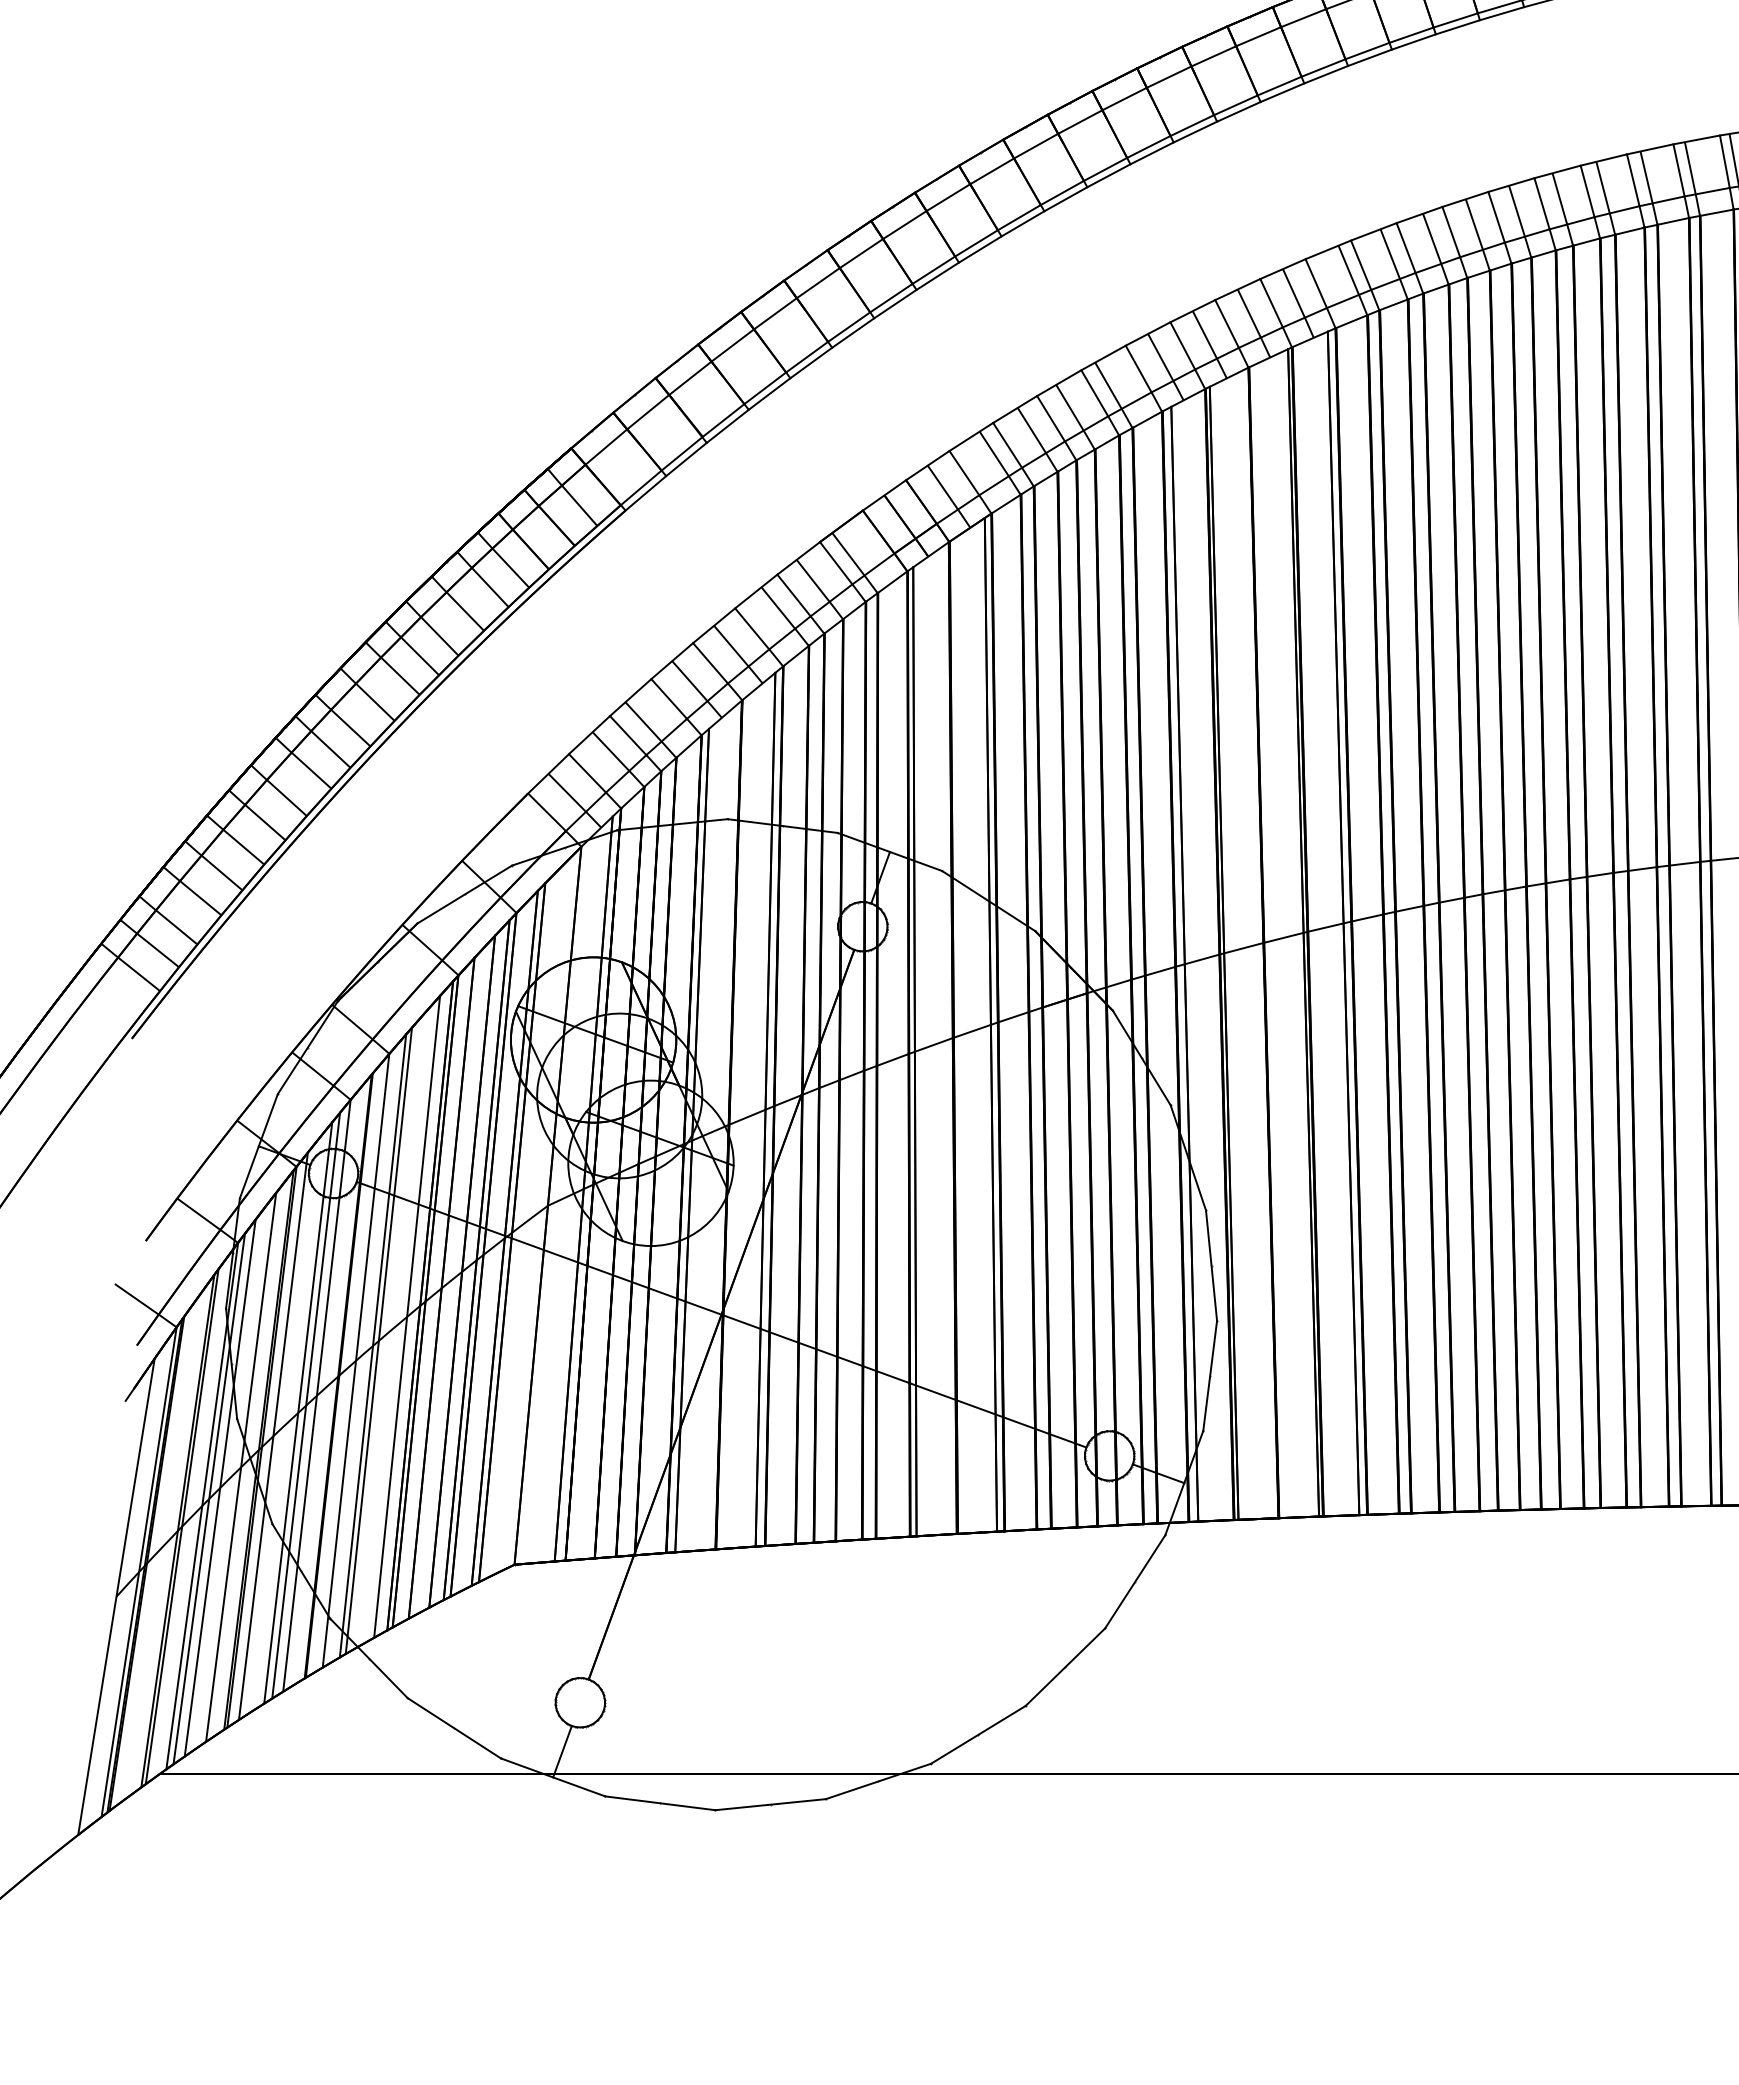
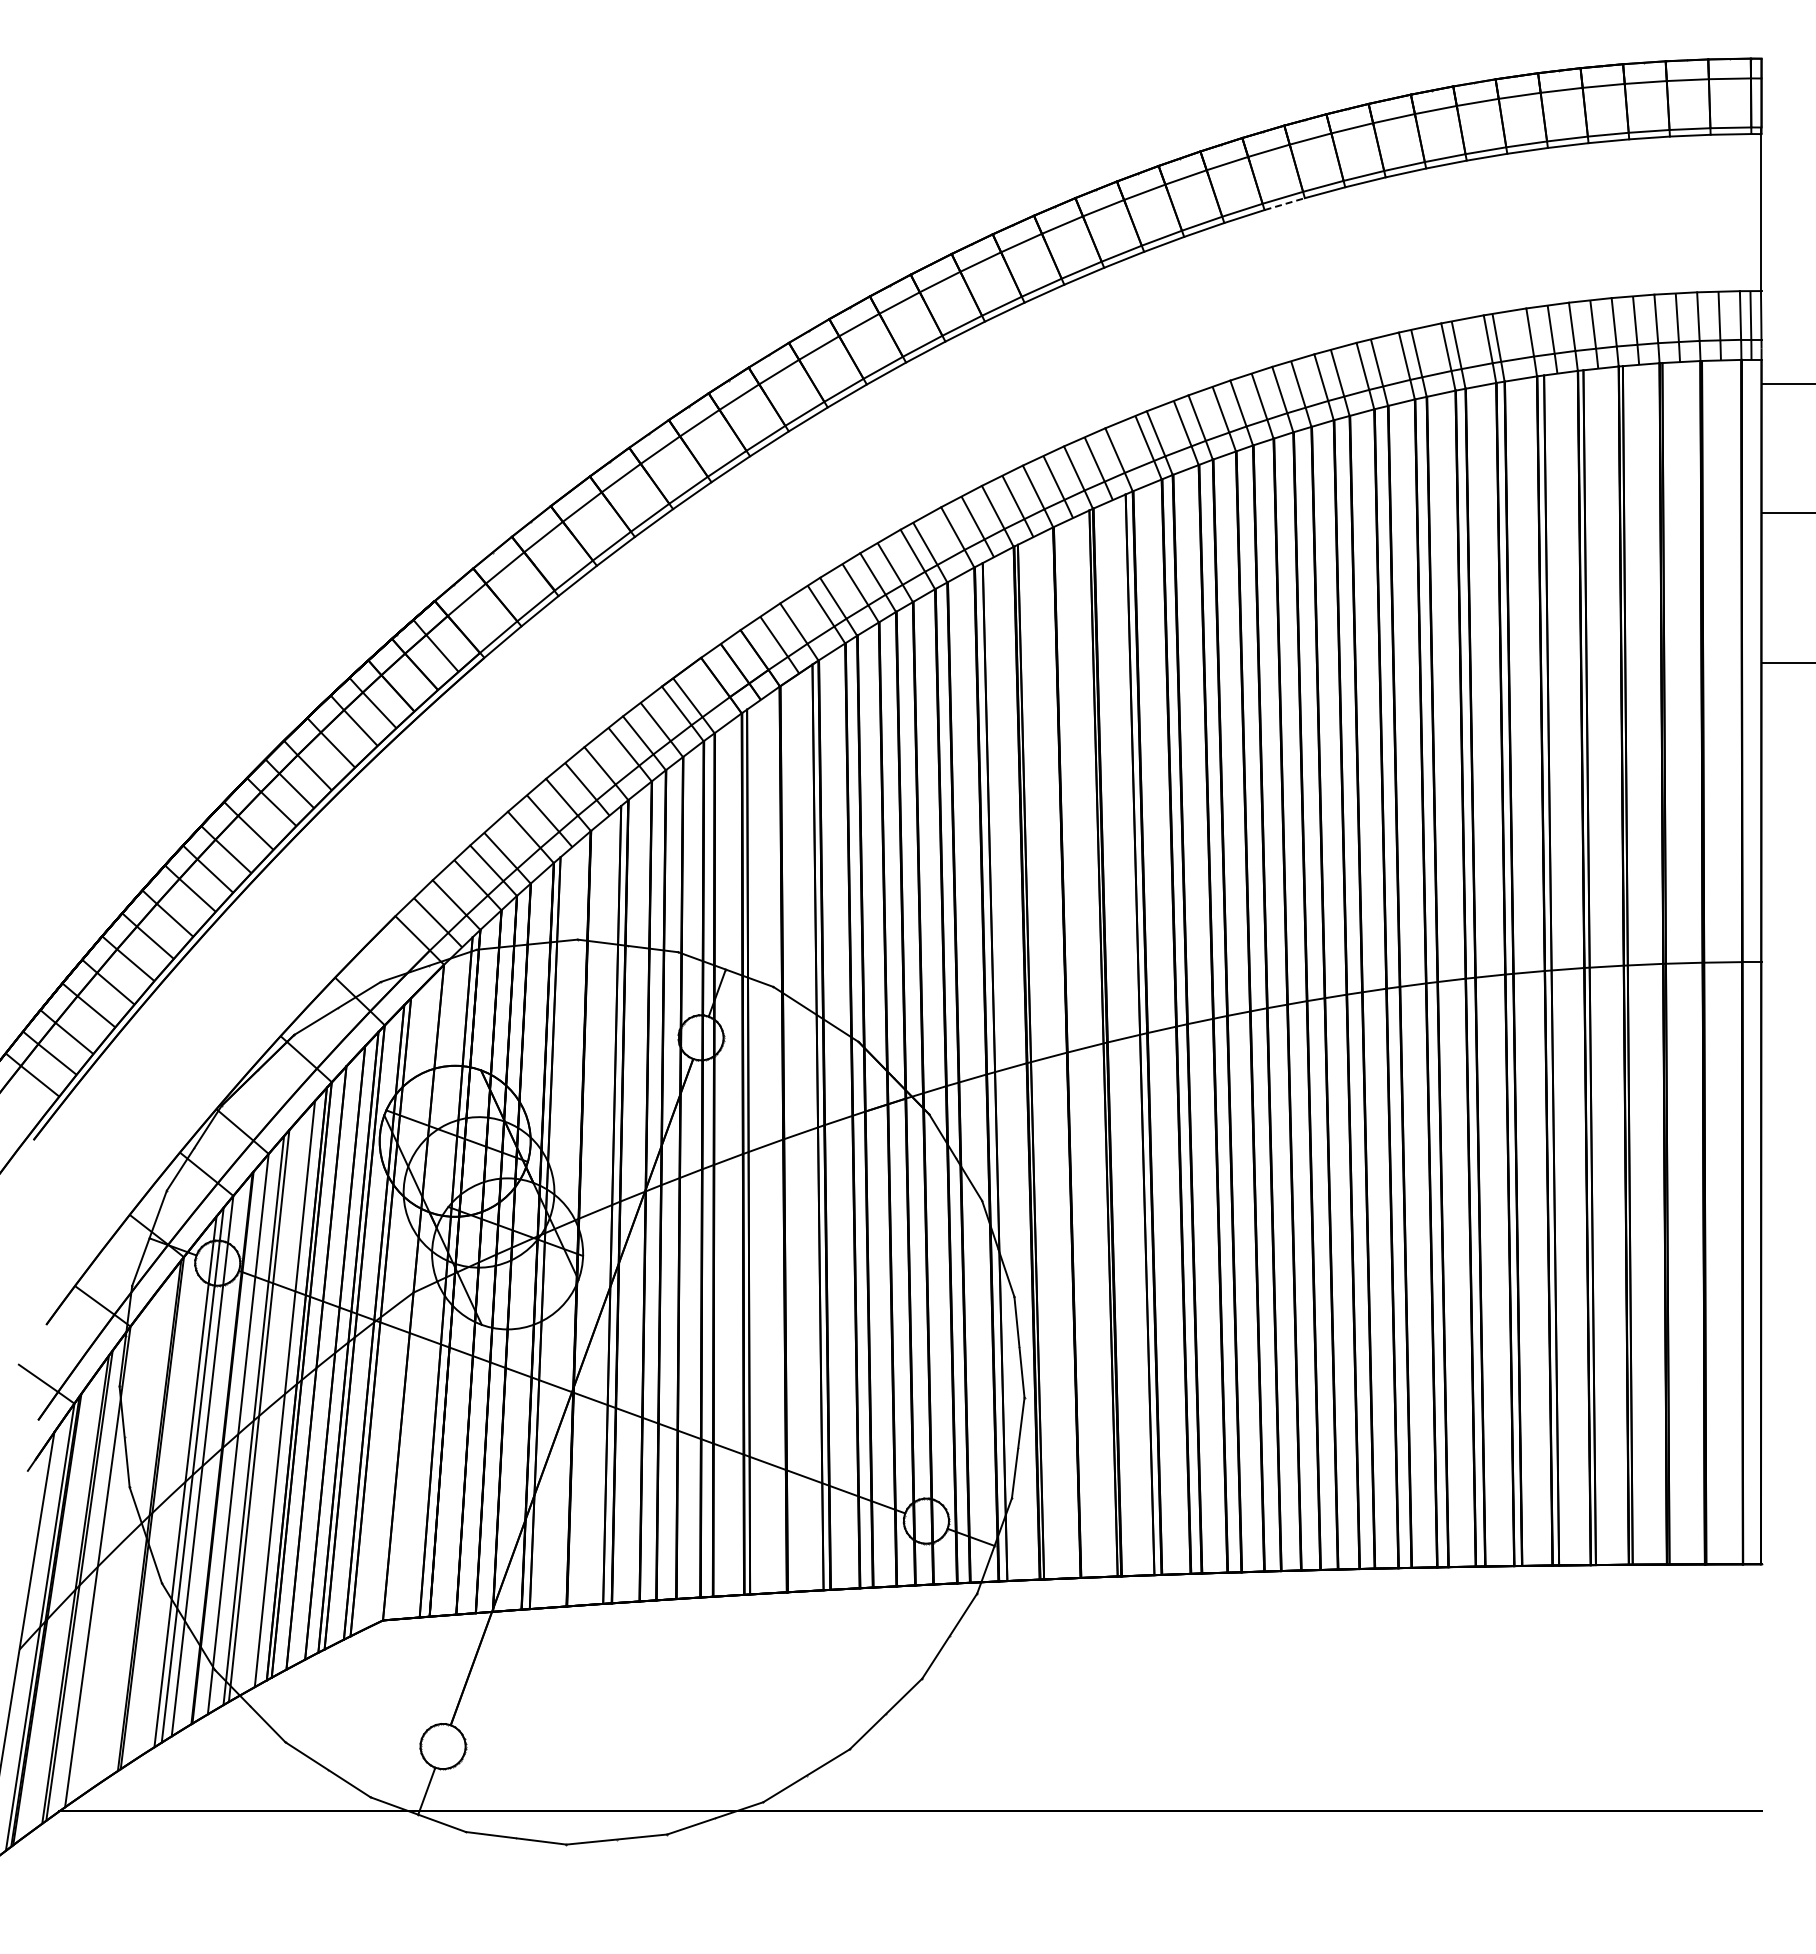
line: (1502, 13) -> (1285, 203), solid -> dashed
line: (273, 1436) -> (162, 1503), removed
line: (241, 1467) -> (133, 1531), removed
line: (219, 1488) -> (113, 1550), removed
line: (208, 1499) -> (103, 1560), removed

